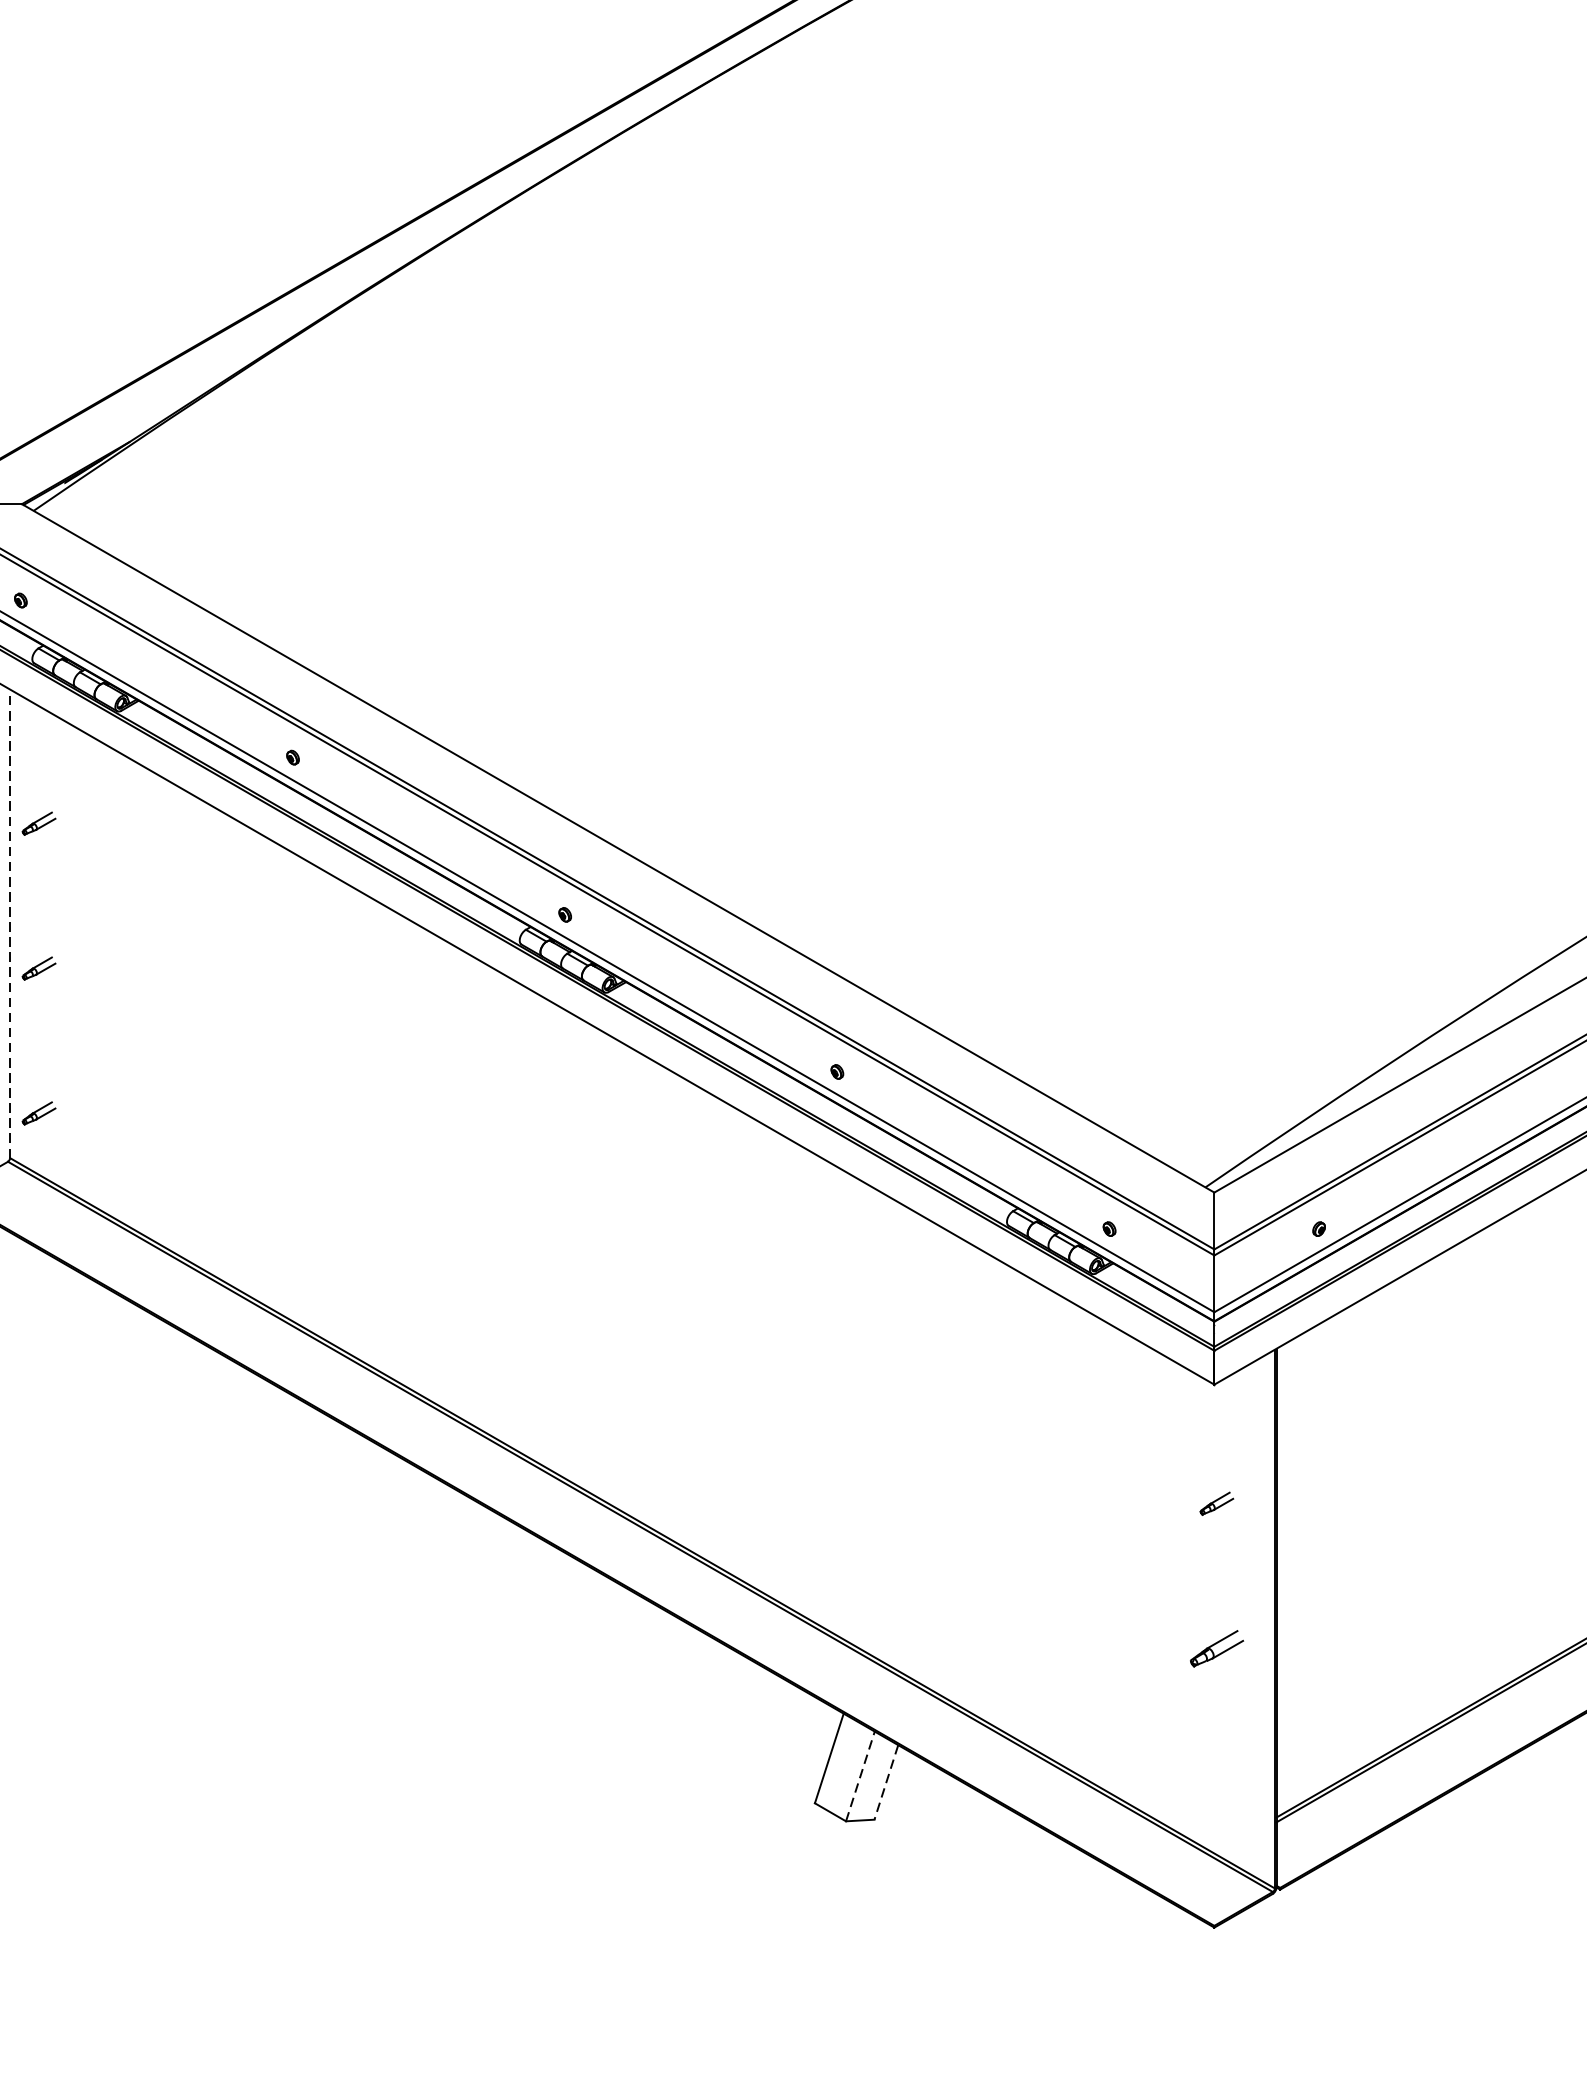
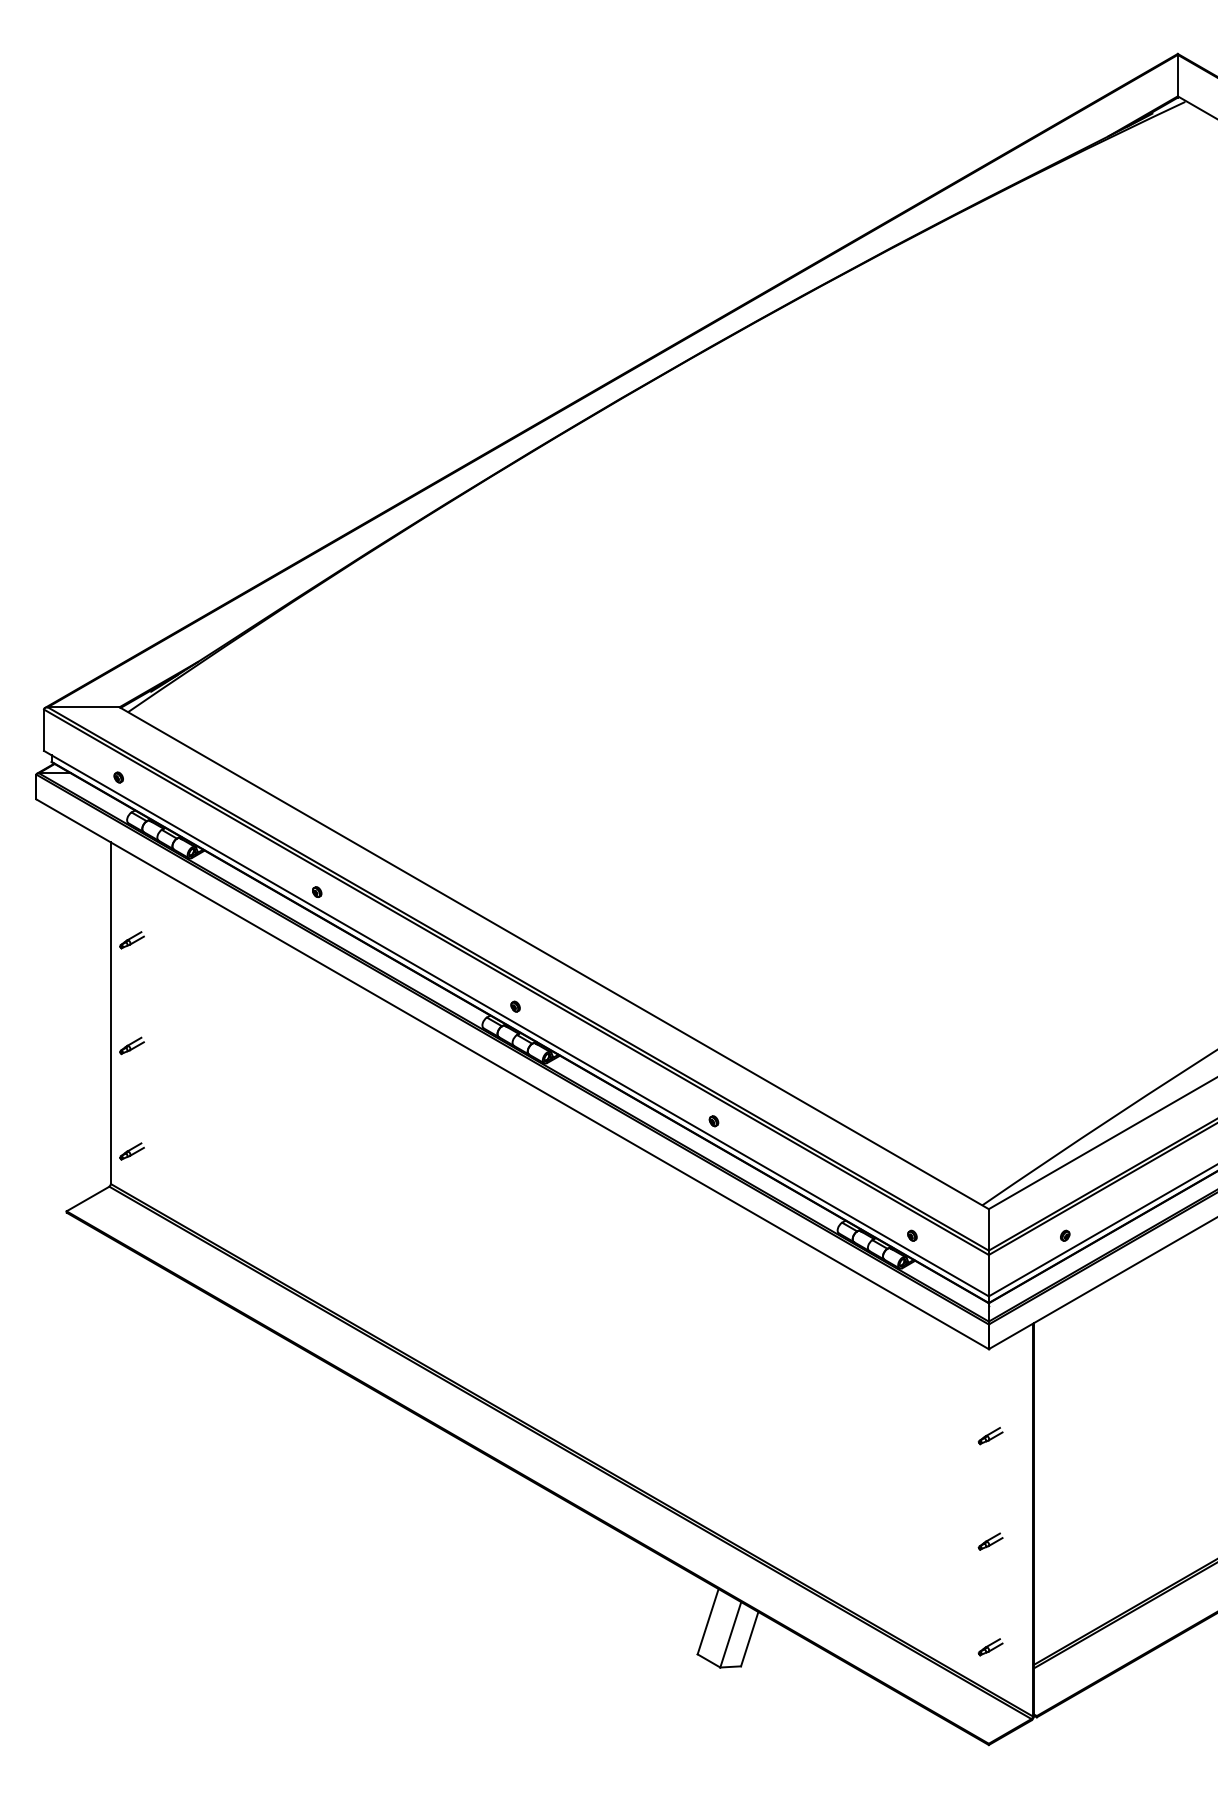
line: (9, 924) -> (110, 1013), dashed -> solid
part: (1216, 1648) -> (990, 1541), size x0.62
line: (860, 1776) -> (730, 1634), dashed -> solid
line: (886, 1782) -> (749, 1639), dashed -> solid
part: (1216, 1793) -> (990, 1647), added

